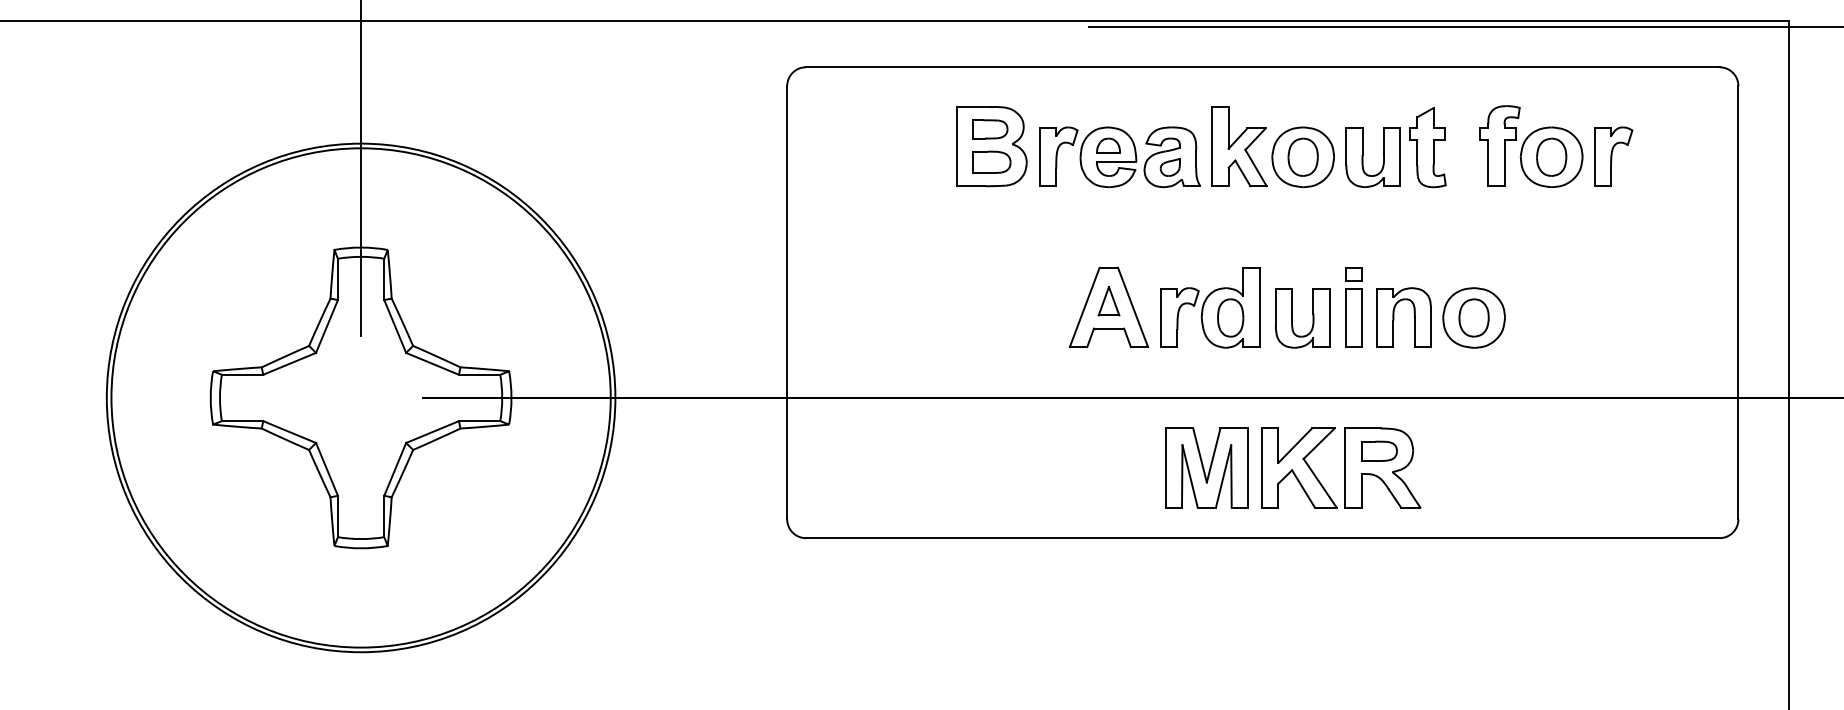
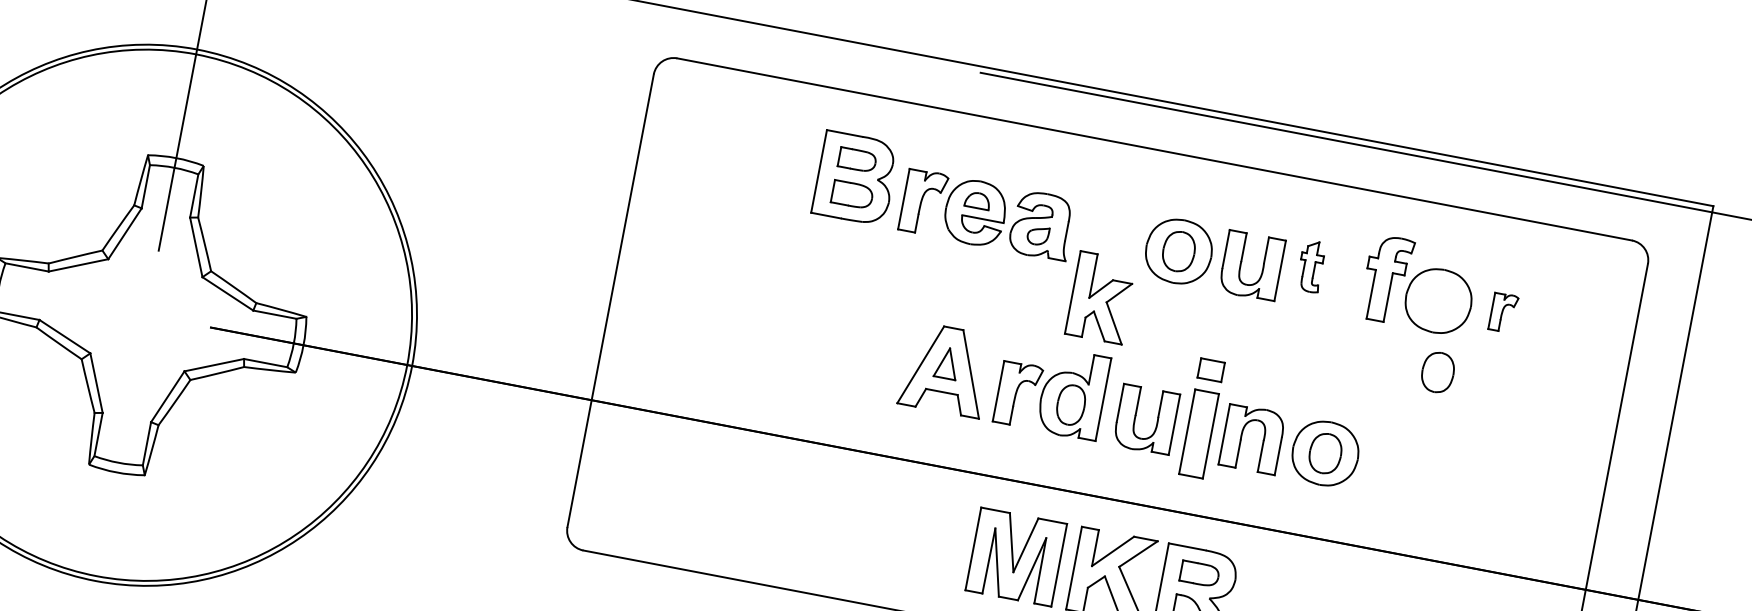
part: (1239, 146) -> (1101, 297), moved
part: (1427, 147) -> (1310, 266), size x0.6
part: (1551, 156) -> (1437, 371), moved
part: (1613, 156) -> (1503, 312), size x0.6
part: (1353, 307) -> (1201, 418), size x1.4

